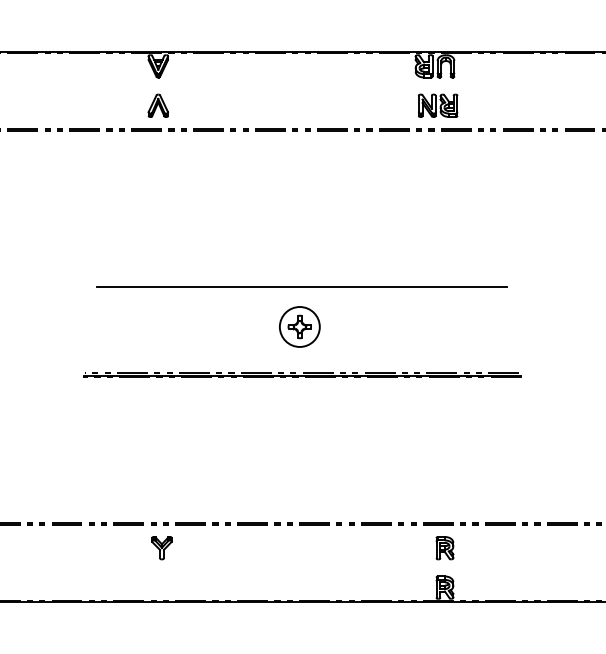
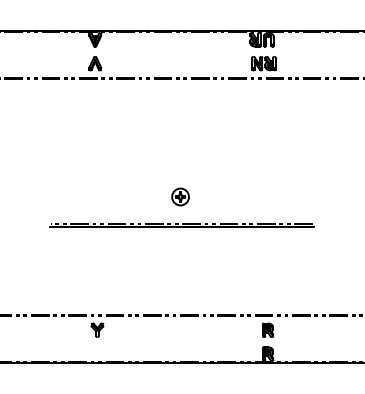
line: (301, 286) -> (181, 172), removed
part: (299, 326) -> (180, 196), size x0.7

